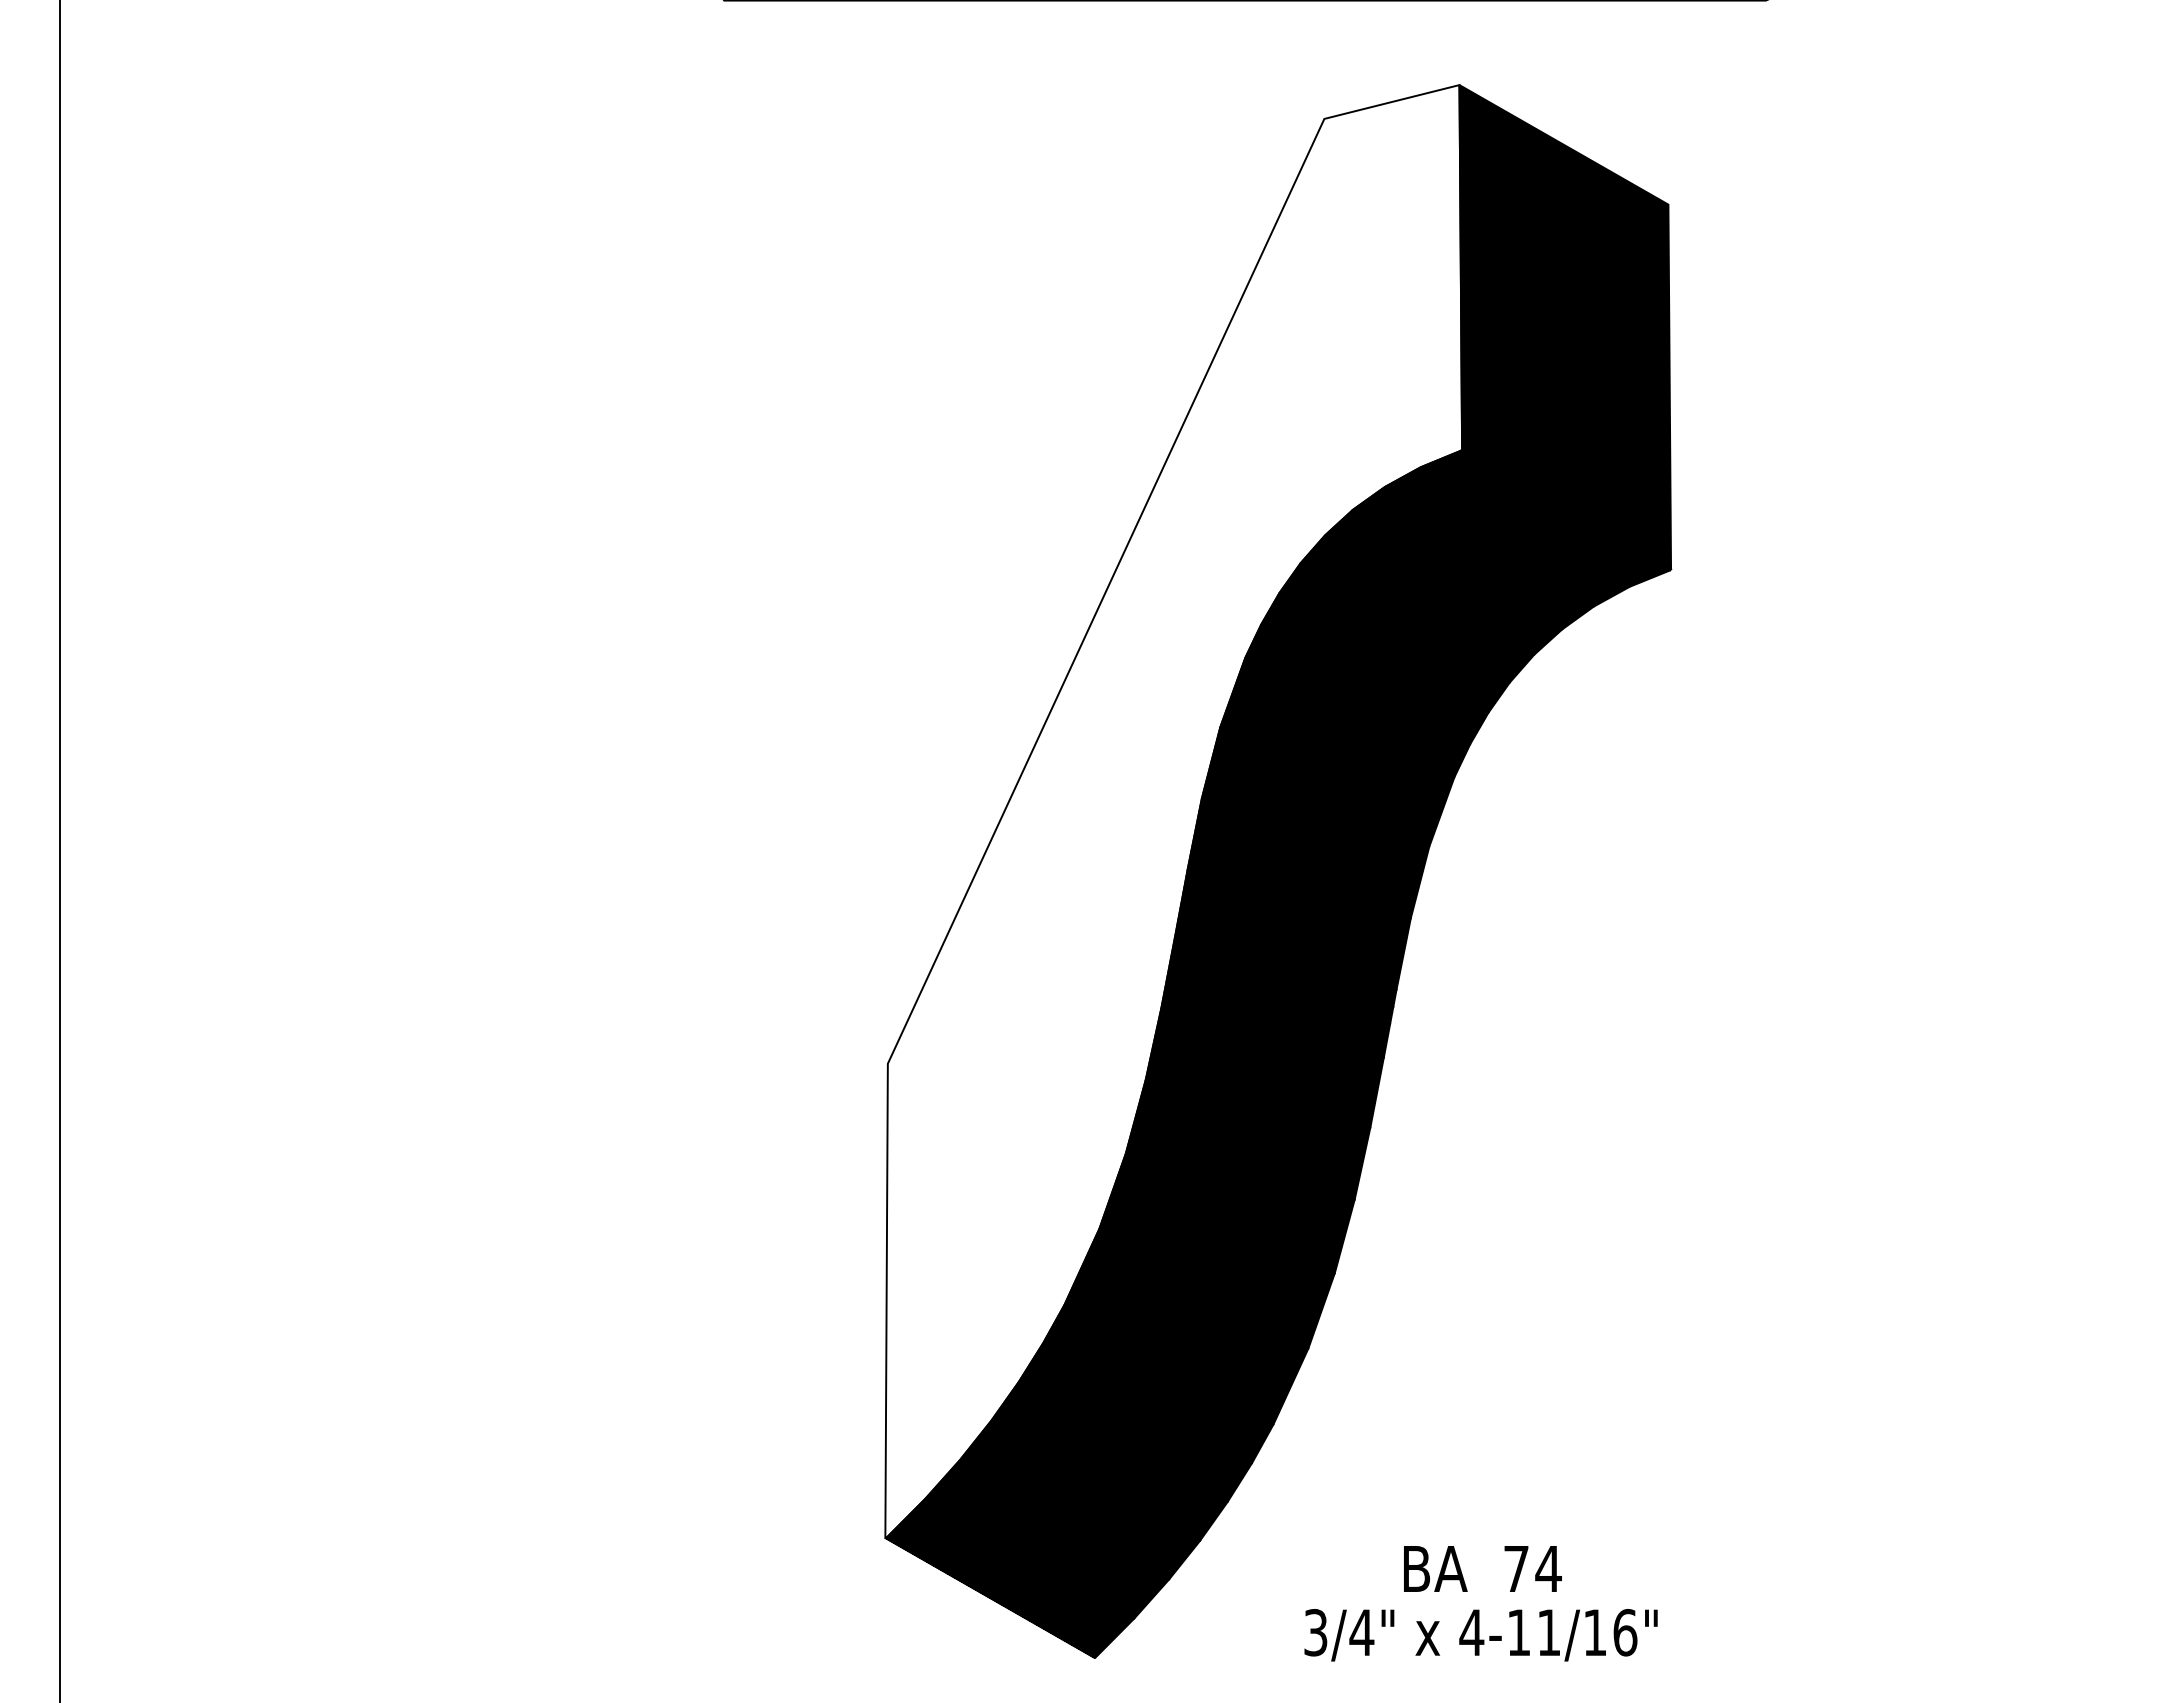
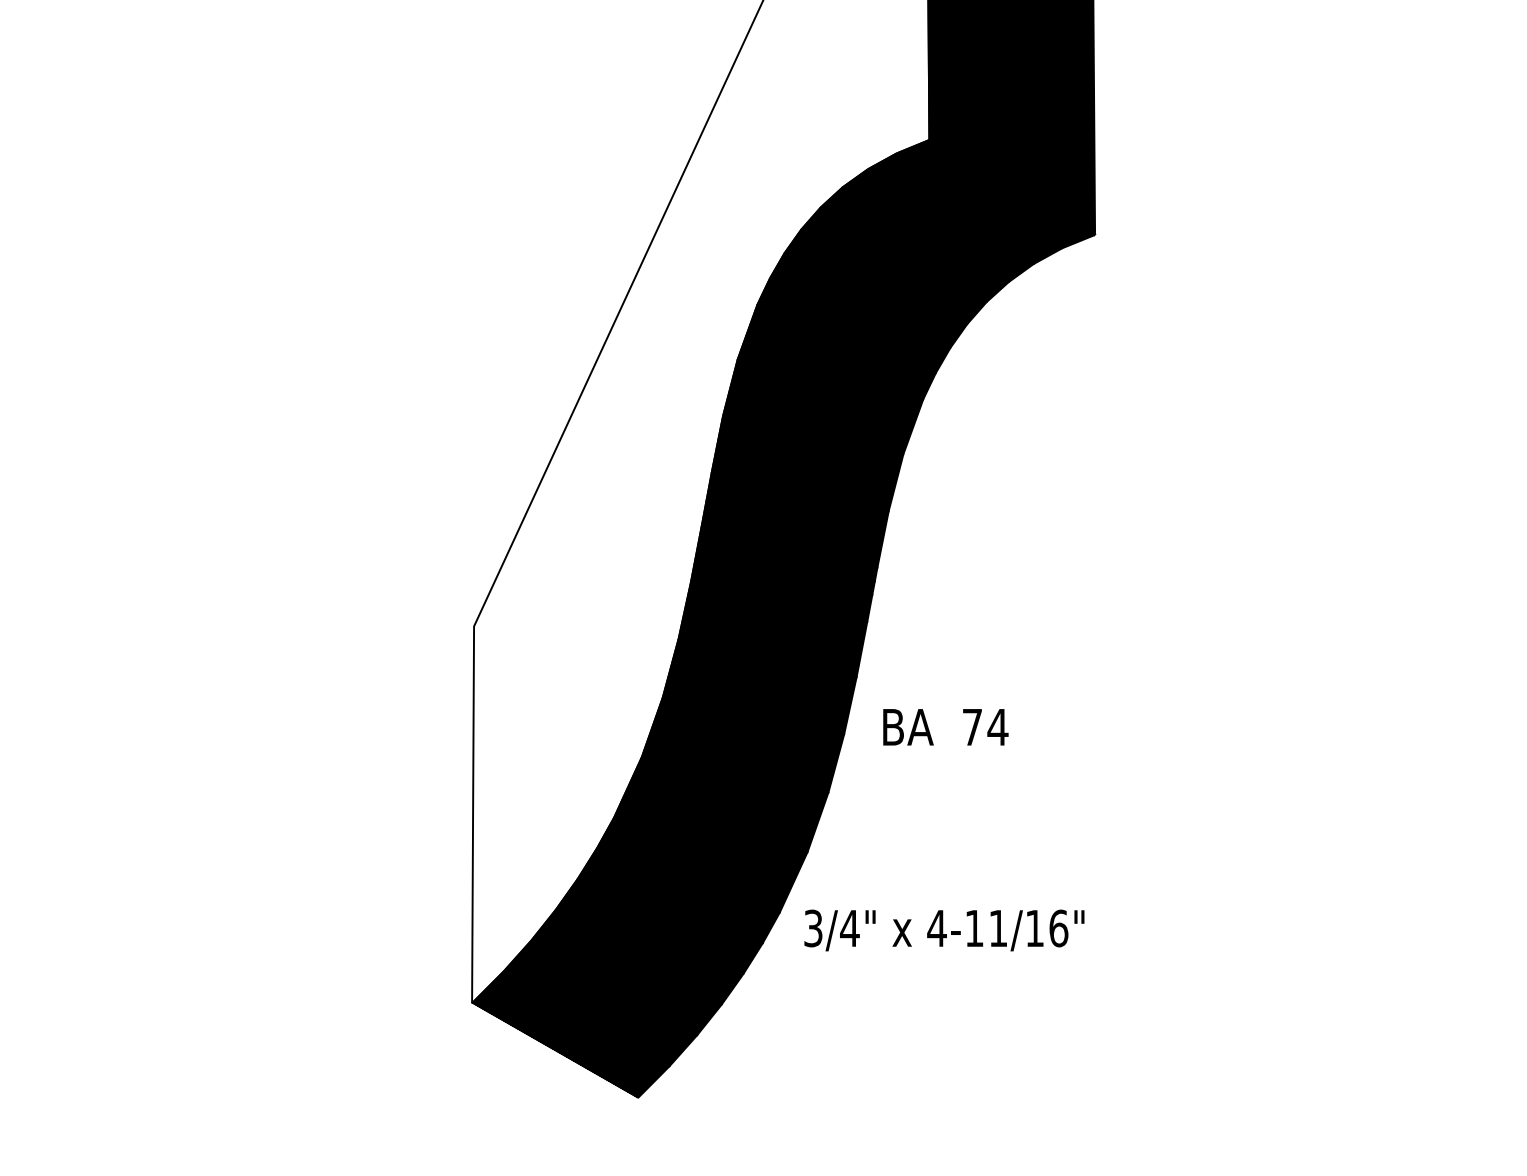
text: (1482, 1568) -> (945, 726), moved
text: (1480, 1635) -> (943, 930), moved

